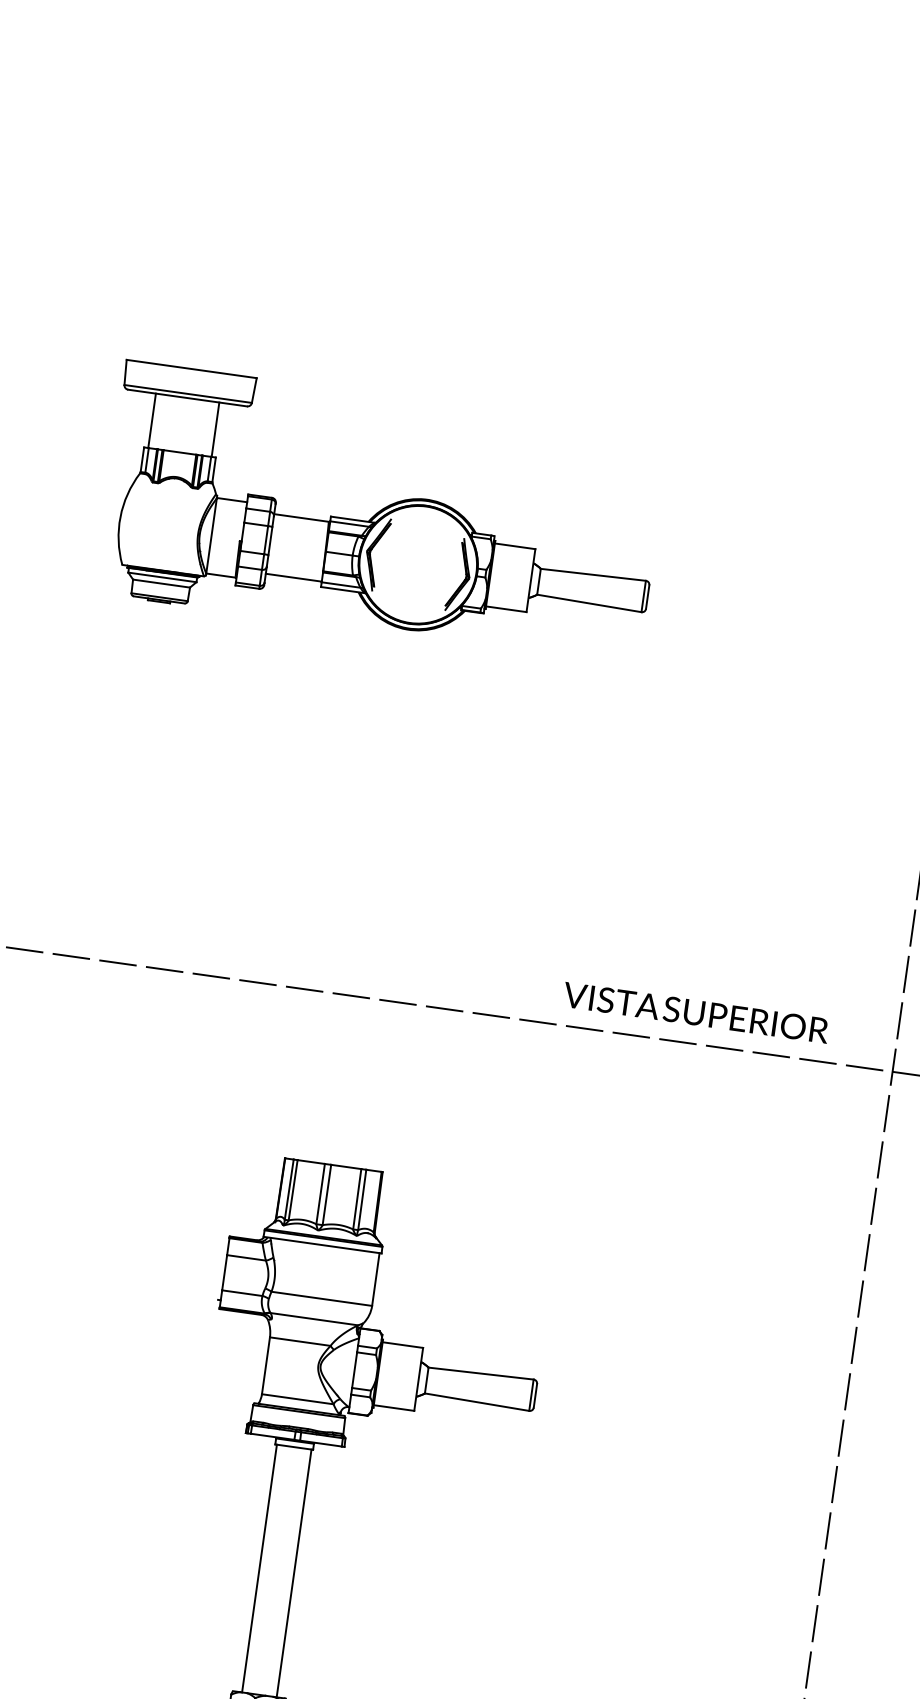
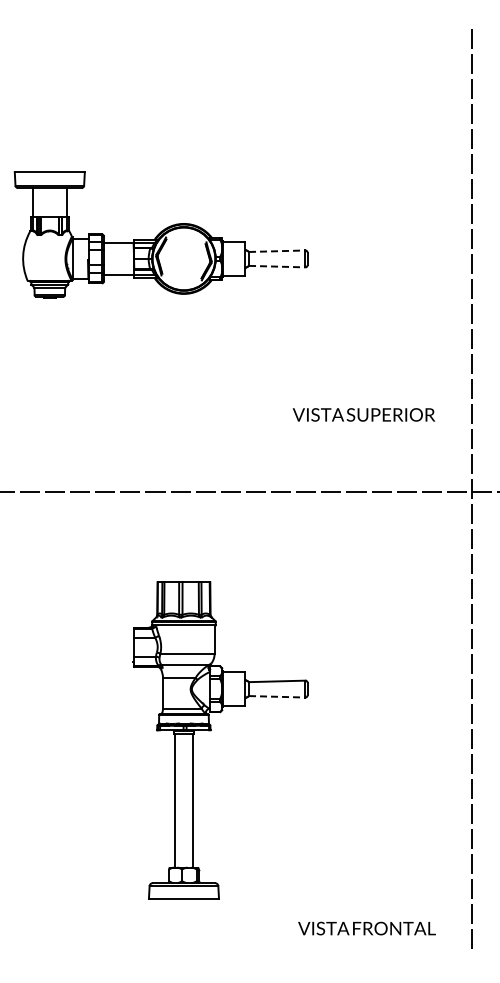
line: (593, 575) -> (277, 251), solid -> dashed
line: (589, 603) -> (277, 266), solid -> dashed
text: (695, 1011) -> (363, 414), moved
line: (477, 1401) -> (277, 696), solid -> dashed

